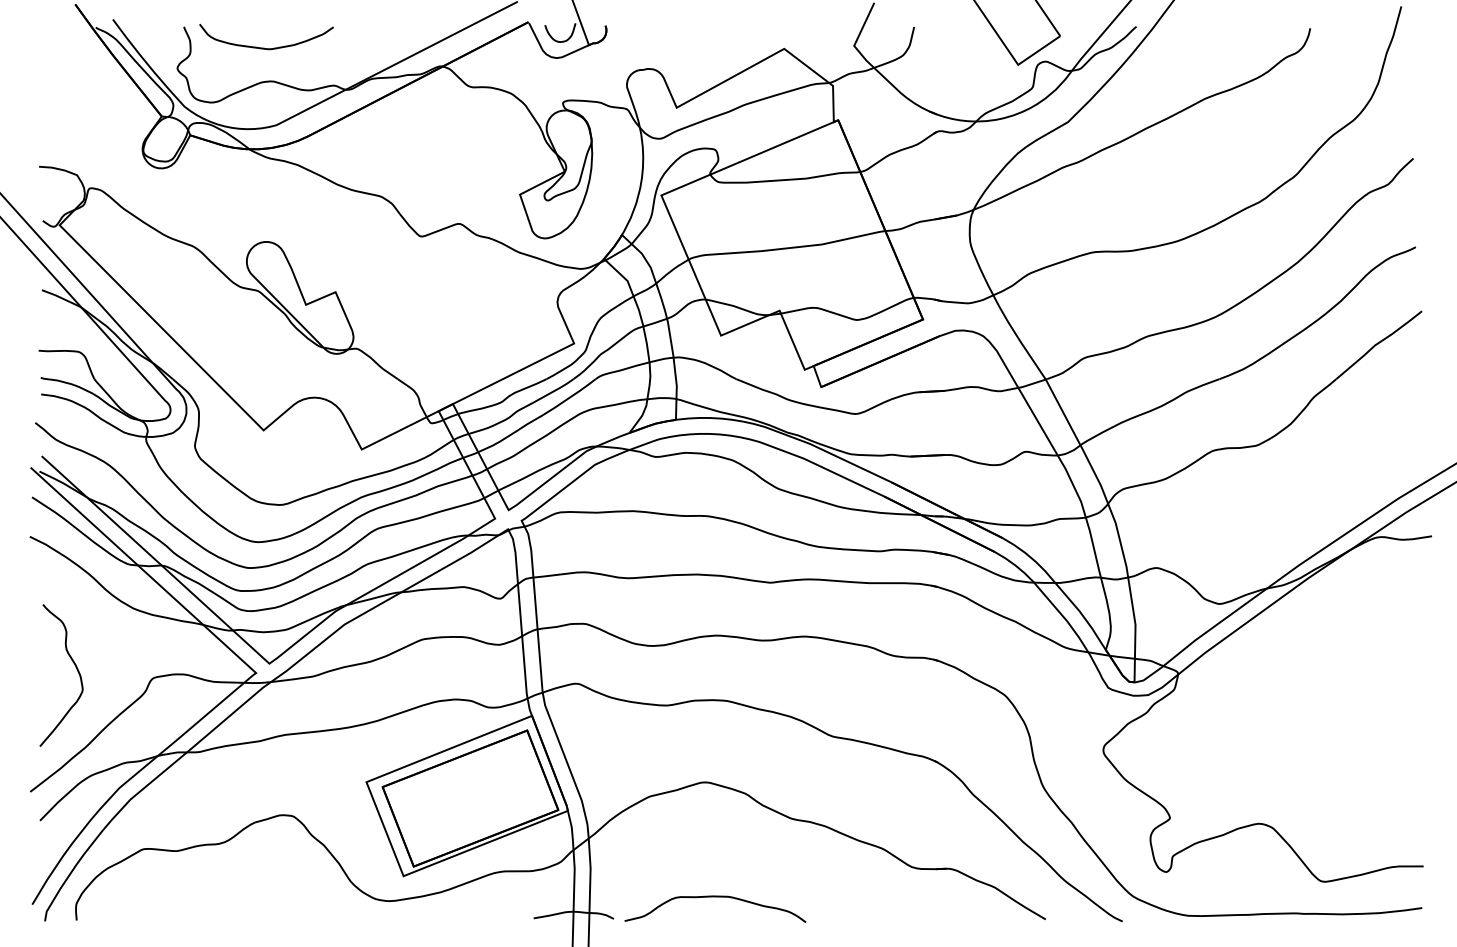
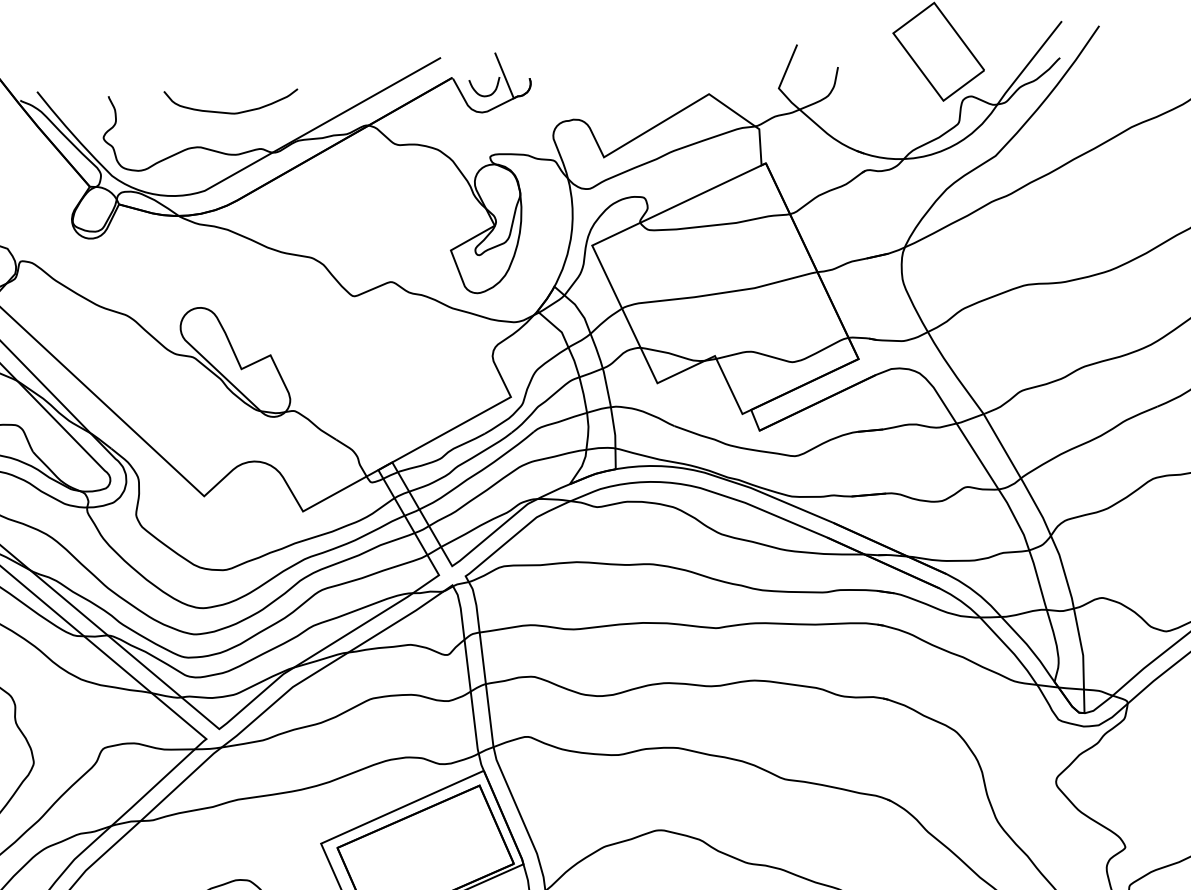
curve: (264, 47) -> (229, 112), moved

